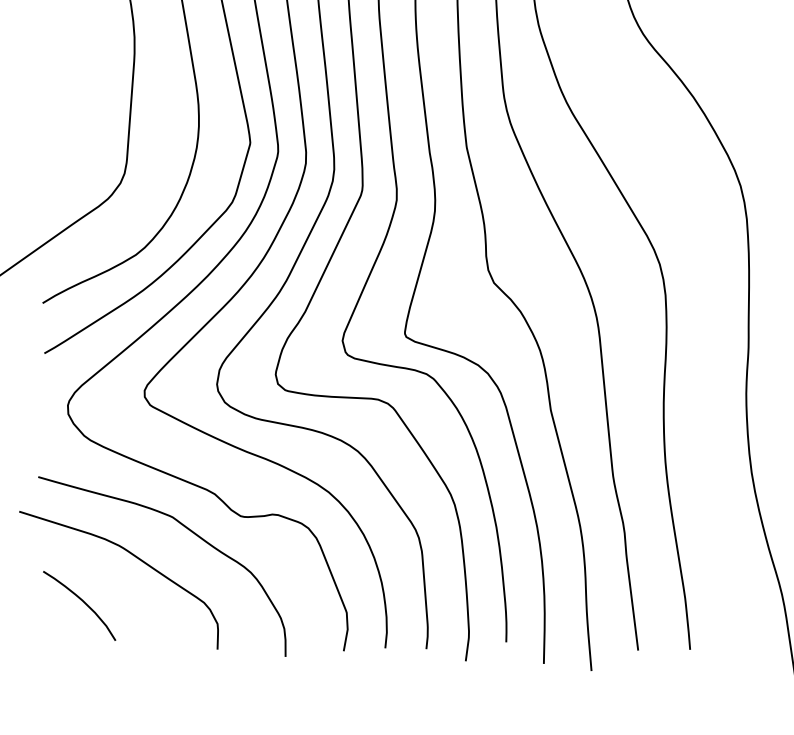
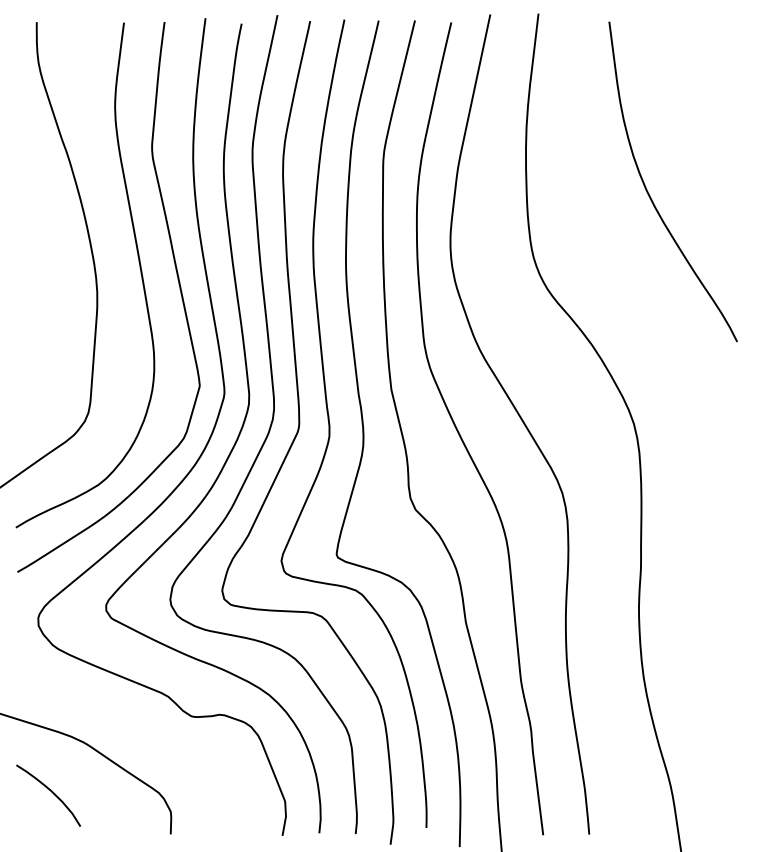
curve: (189, 531) -> (145, 729), removed

